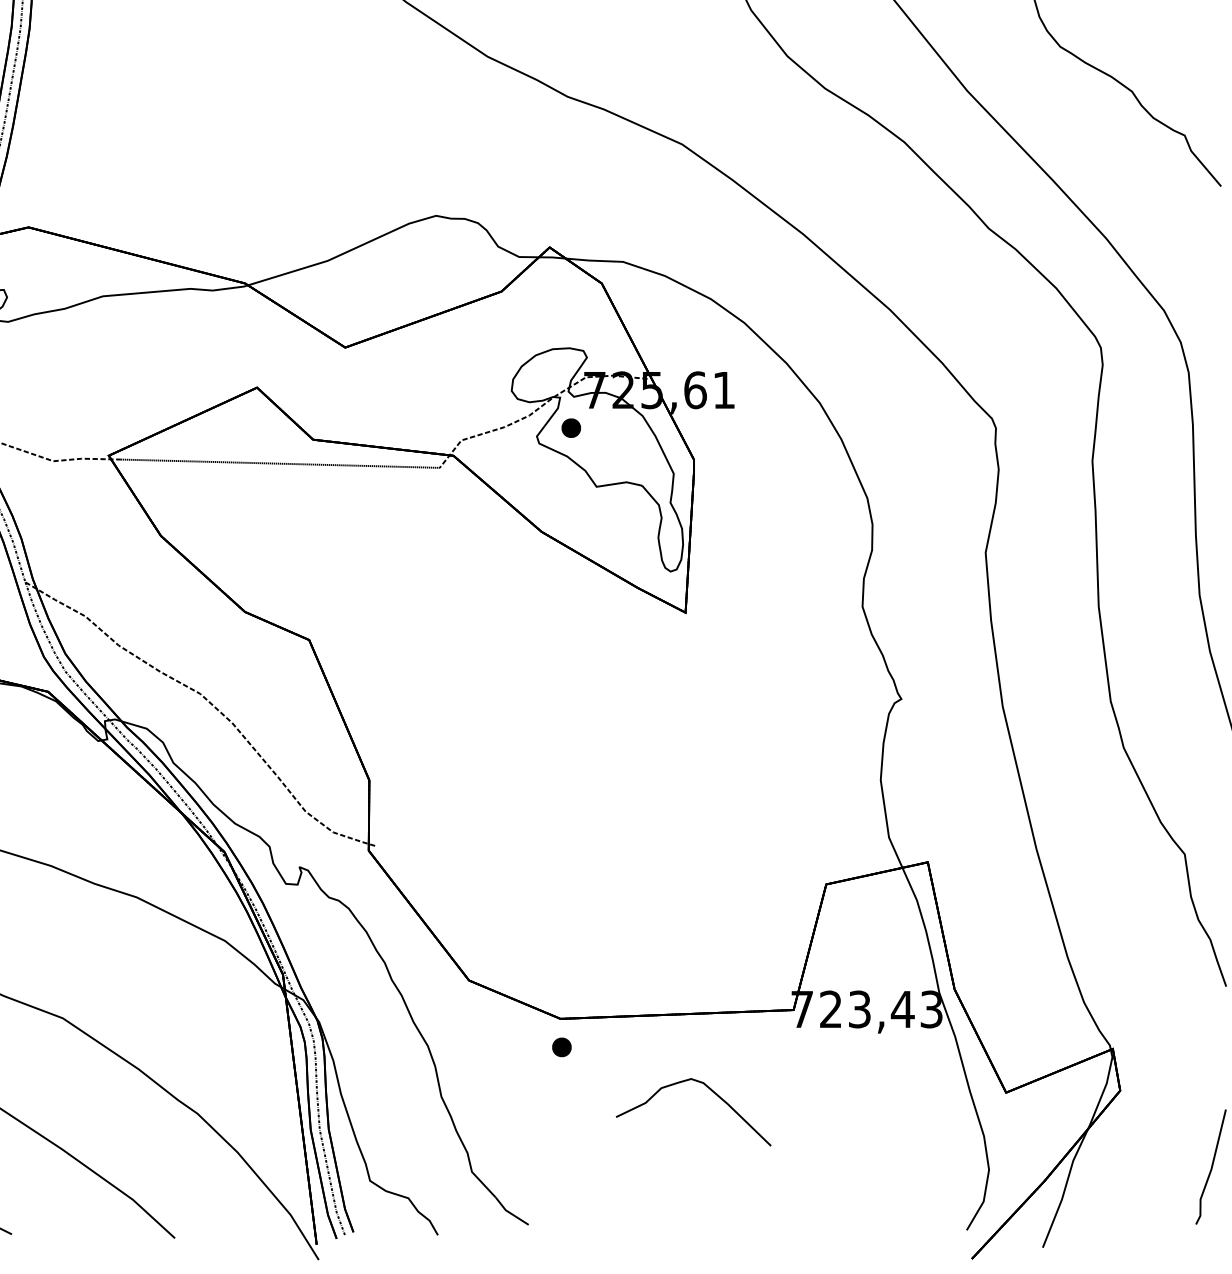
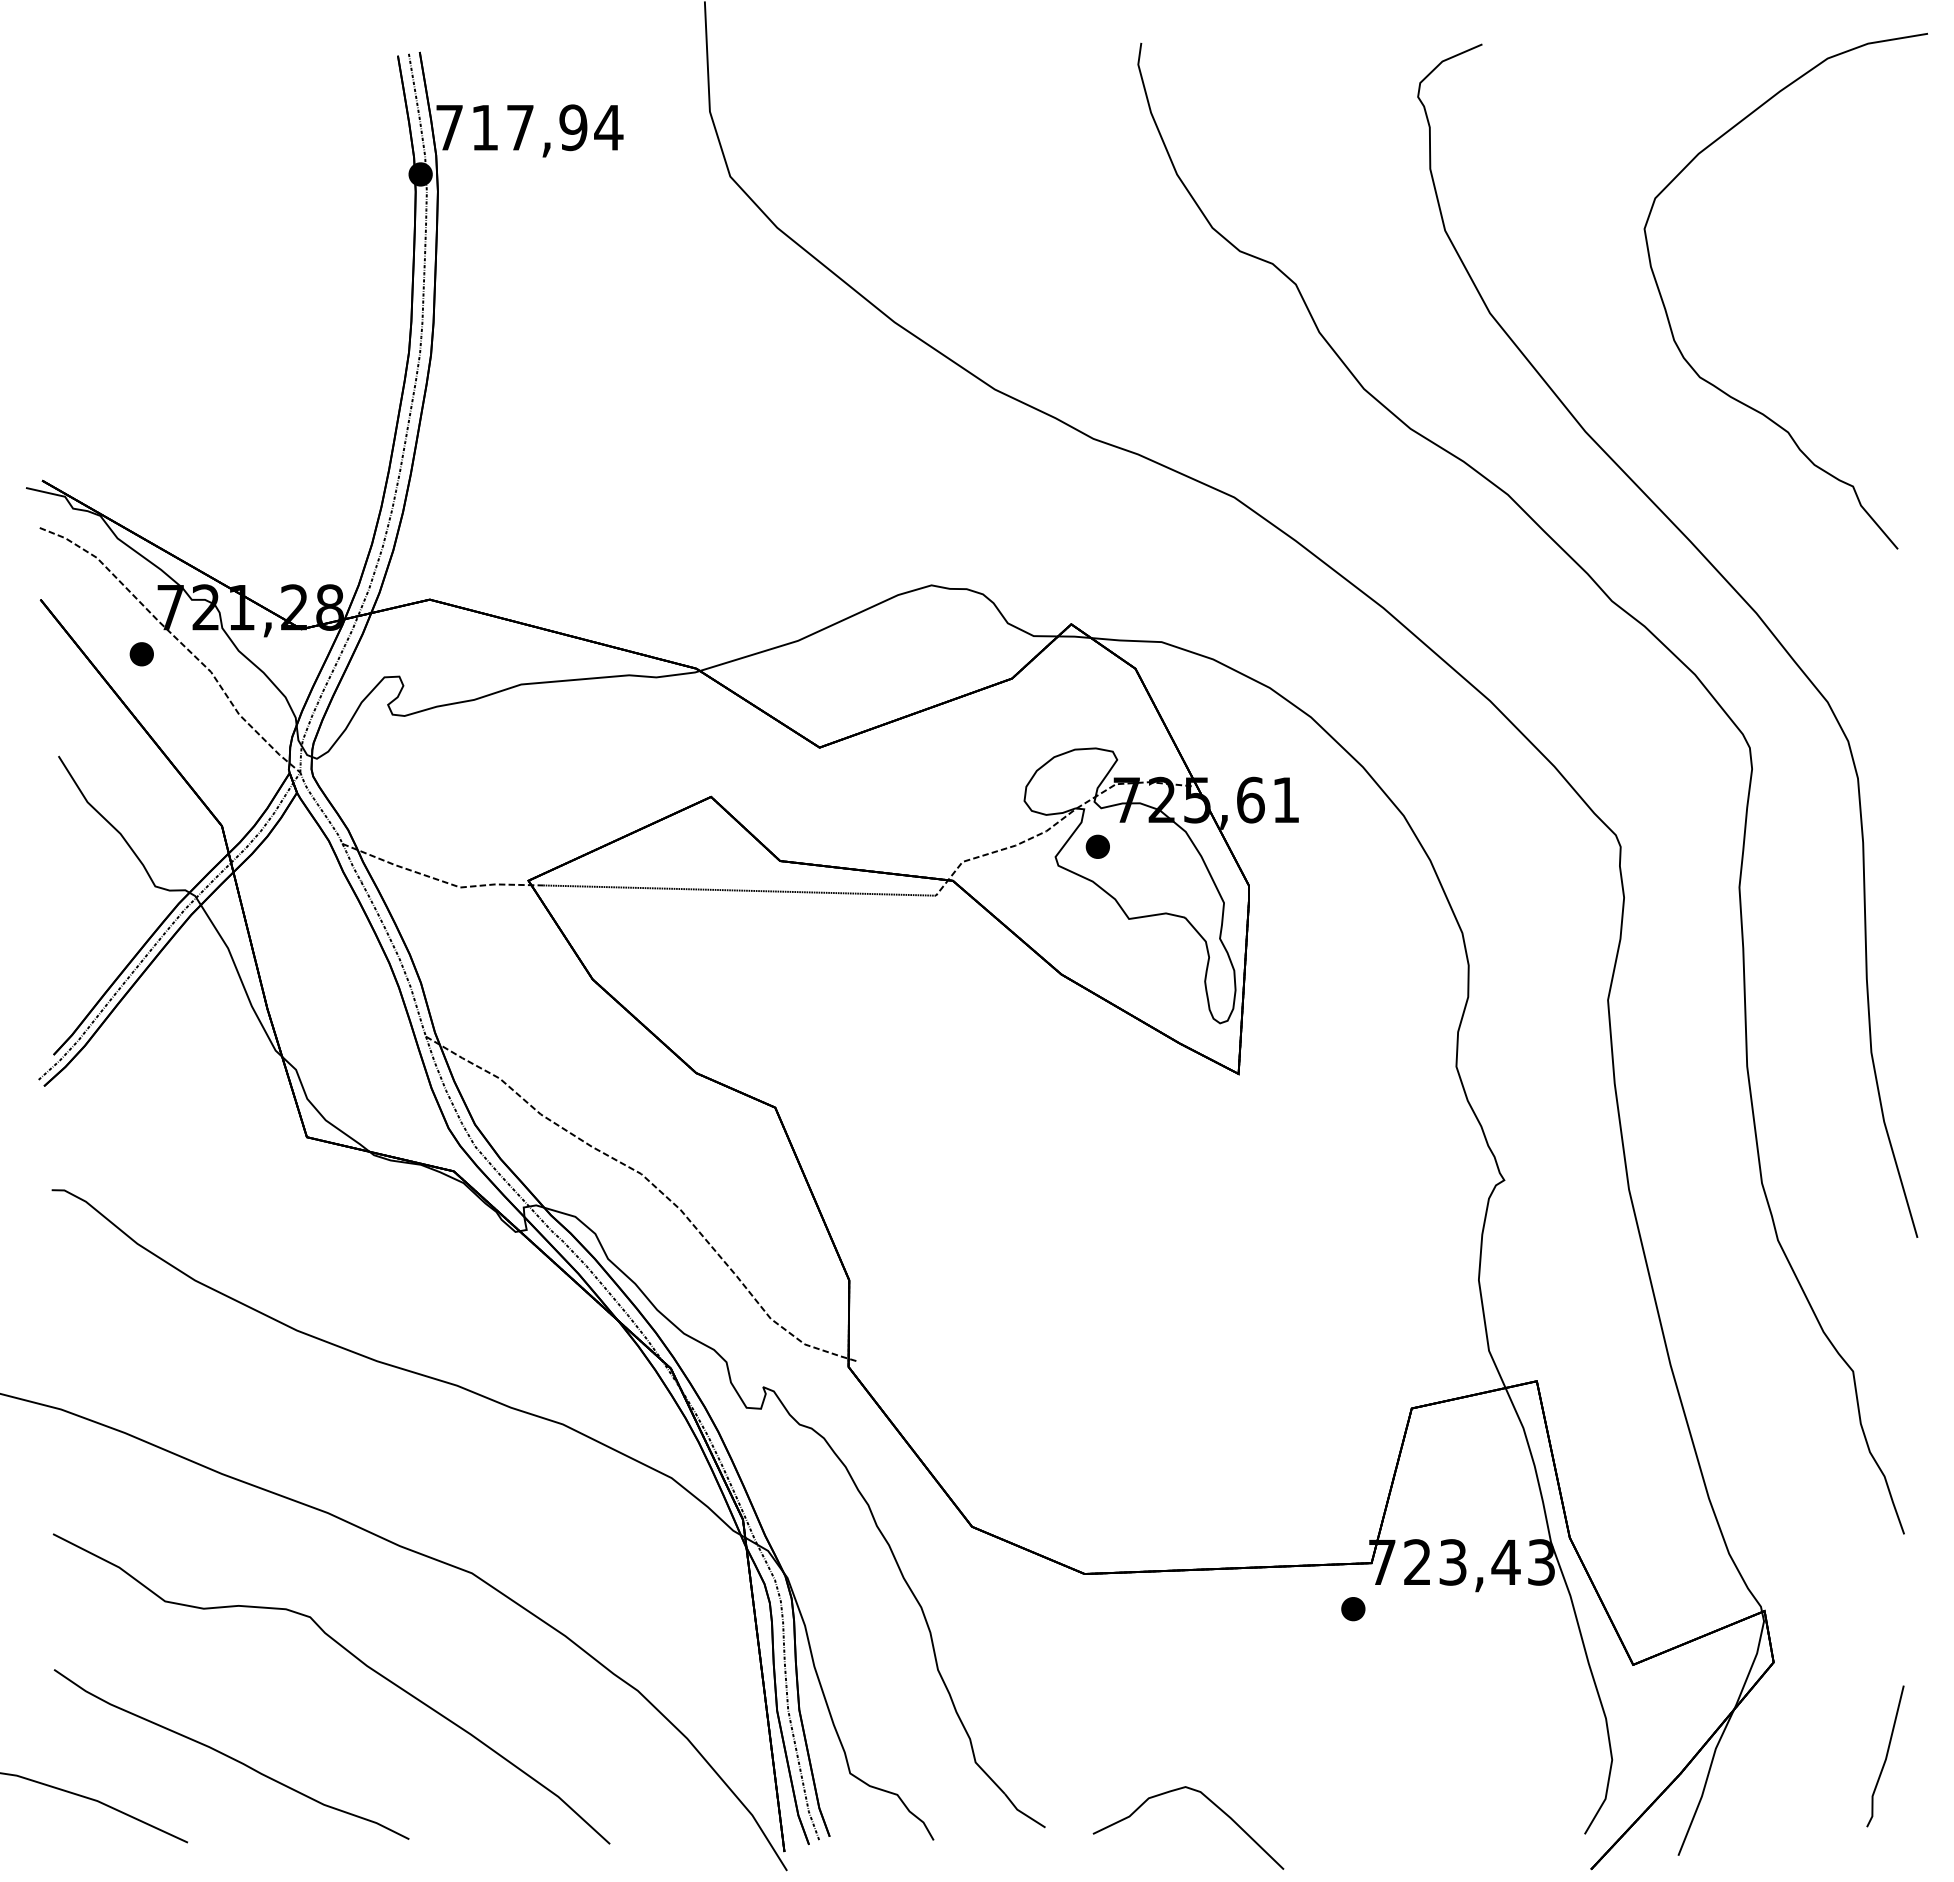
part: (562, 1047) -> (1353, 1609), moved
curve: (709, 1089) -> (1208, 1800), moved

